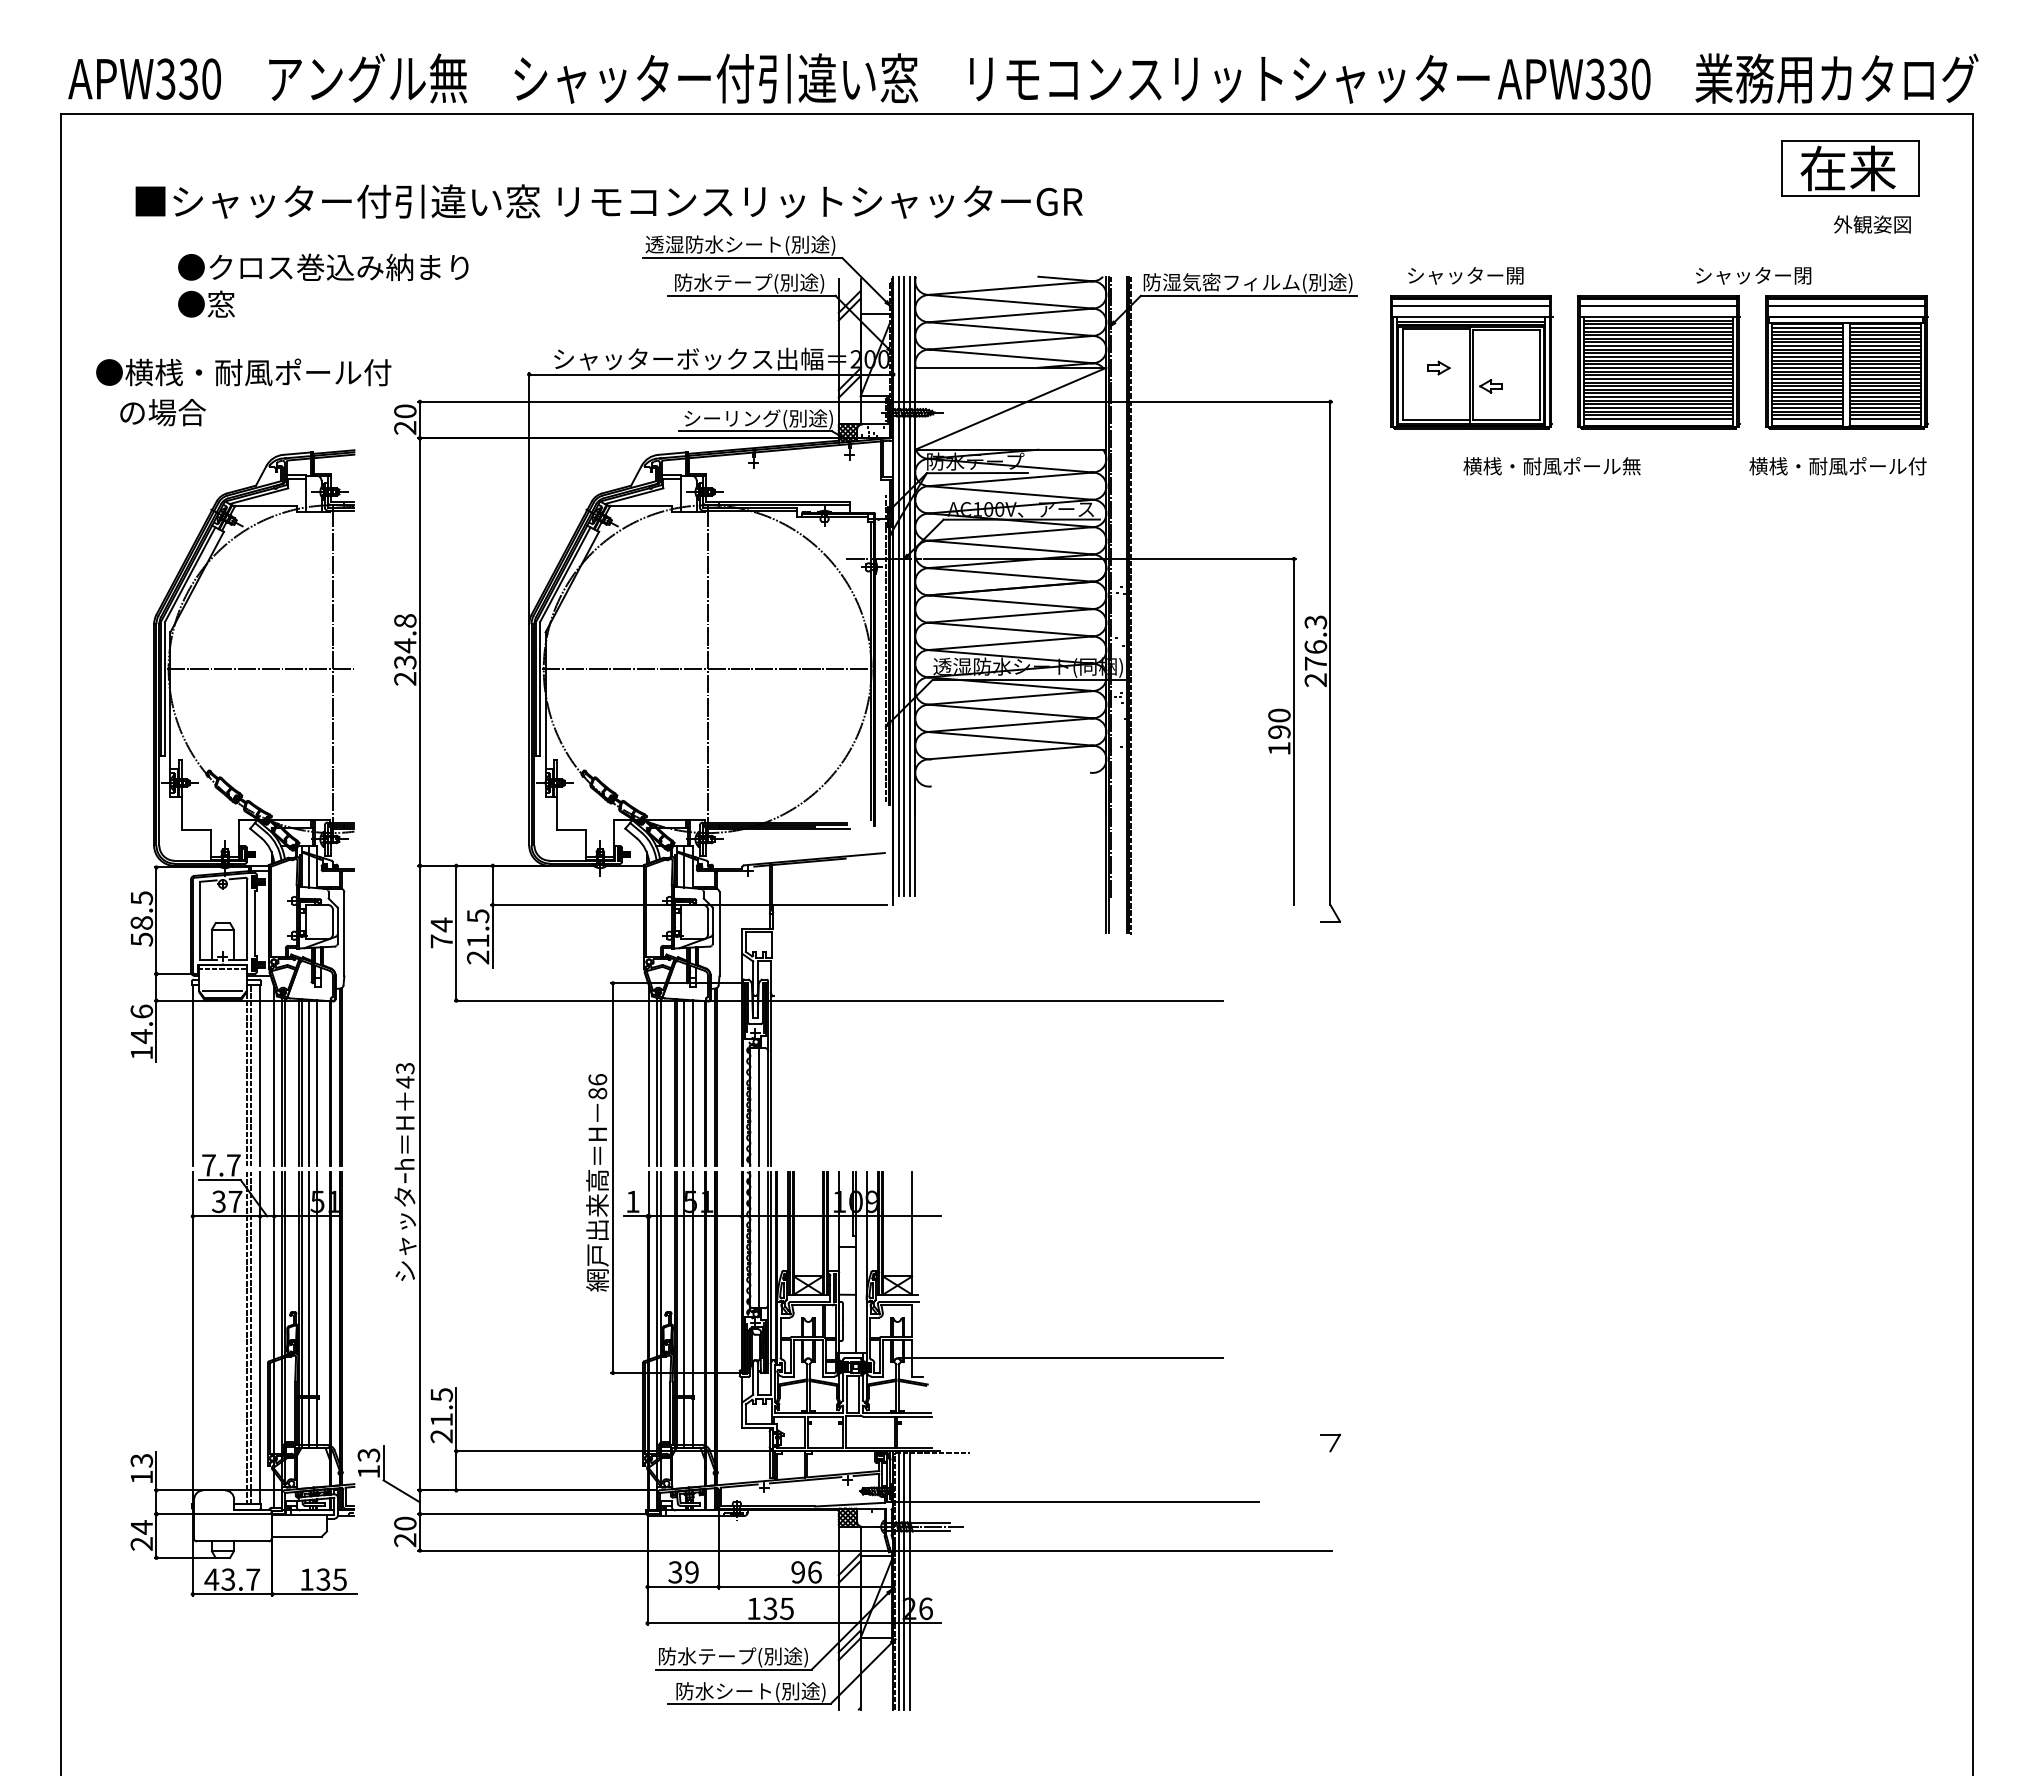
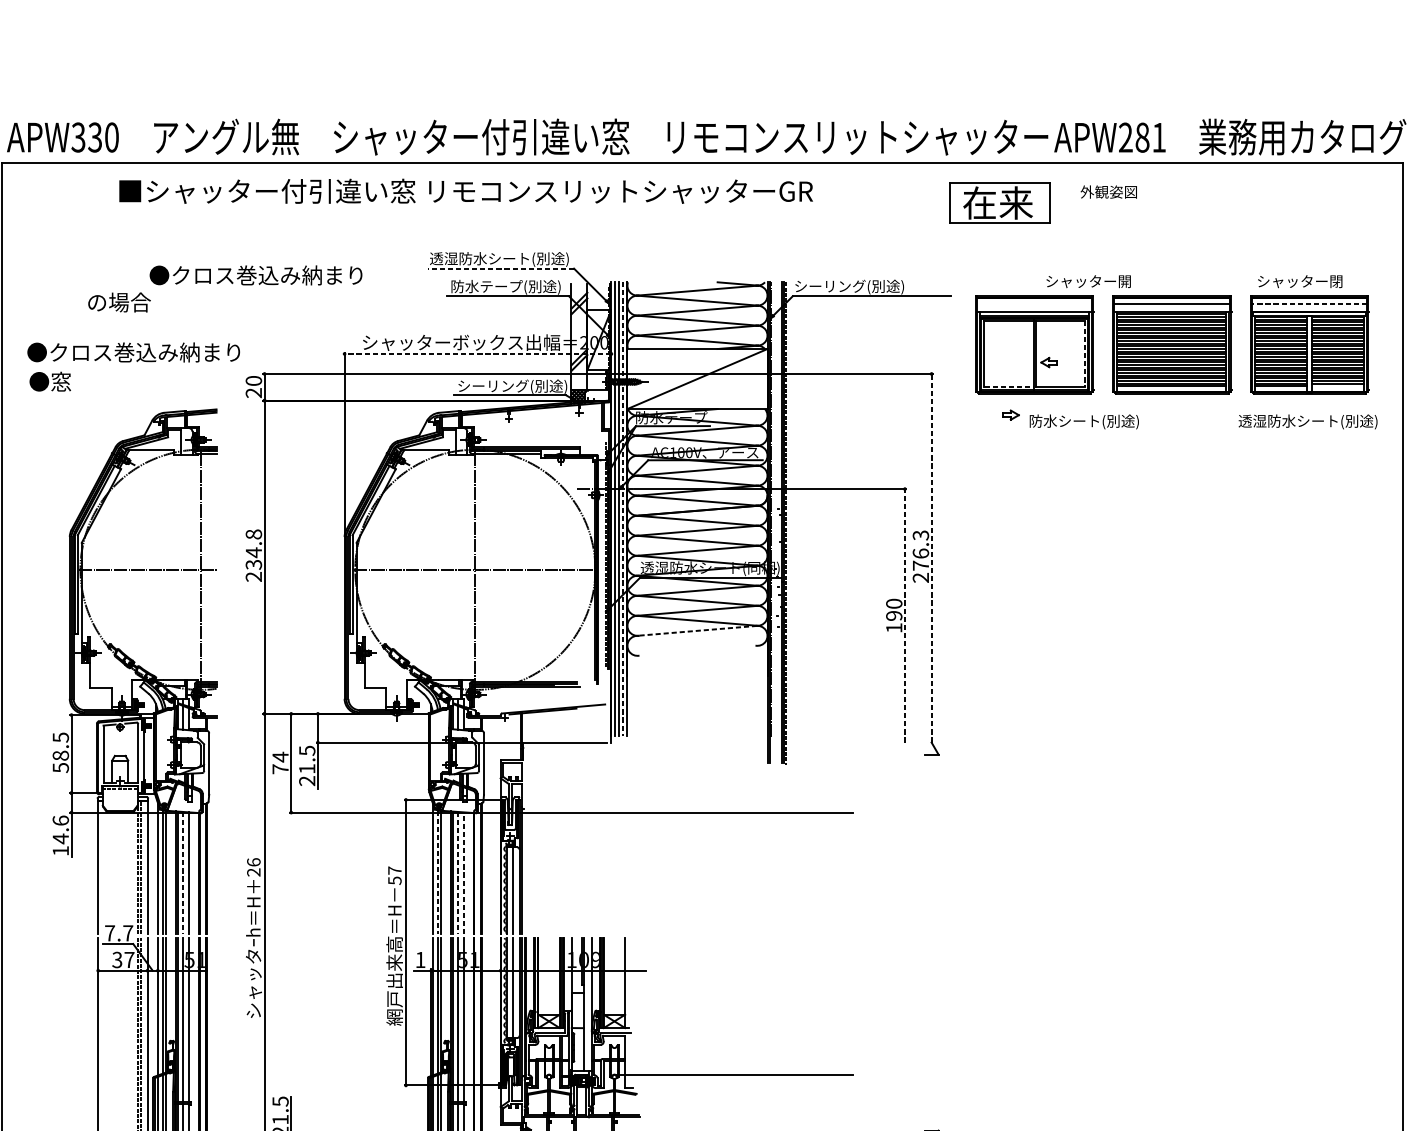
text: (1617, 79) -> (1141, 137), APW330 -> APW281
part: (1850, 168) -> (999, 203), moved
text: (608, 201) -> (465, 191), moved
text: (1871, 224) -> (1108, 192), moved
line: (742, 258) -> (500, 268), solid -> dashed
text: (323, 267) -> (256, 275), moved
text: (1465, 275) -> (1088, 281), moved
text: (1753, 275) -> (1300, 281), moved
text: (1247, 283) -> (870, 287), 防湿気密フィルム(別途) -> シーリング(別途)
text: (221, 303) -> (119, 301), ●窓 -> の場合
line: (1470, 306) -> (1034, 304), removed
line: (1846, 306) -> (1309, 304), solid -> dashed
part: (1438, 367) -> (1010, 414), moved
text: (258, 372) -> (146, 352), ●横桟・耐風ポール付 -> ●クロス巻込み納まり
line: (710, 374) -> (477, 353), solid -> dashed
line: (1539, 375) -> (1084, 354), solid -> dashed
text: (152, 412) -> (68, 381), の場合 -> ●窓
line: (1884, 418) -> (1337, 386), removed
line: (1436, 419) -> (1009, 386), solid -> dashed
text: (1551, 467) -> (1093, 422), 横桟・耐風ポール無 -> 防水シート(別途)
text: (1844, 467) -> (1308, 422), 横桟・耐風ポール付 -> 透湿防水シート(別途)
line: (909, 586) -> (623, 509), solid -> dashed
line: (1330, 653) -> (931, 558), solid -> dashed
line: (1294, 732) -> (905, 616), solid -> dashed
line: (1013, 752) -> (699, 630), solid -> dashed
line: (222, 991) -> (119, 805), removed
text: (405, 1075) -> (253, 867), 43 -> 26
line: (656, 1082) -> (437, 872), solid -> dashed
line: (692, 1082) -> (464, 872), solid -> dashed
line: (309, 1083) -> (183, 873), solid -> dashed
line: (684, 1083) -> (458, 873), solid -> dashed
text: (597, 1086) -> (394, 875), 86 -> 57

